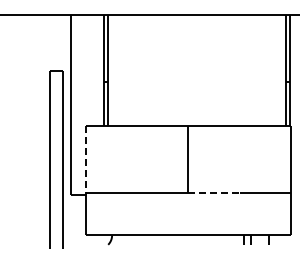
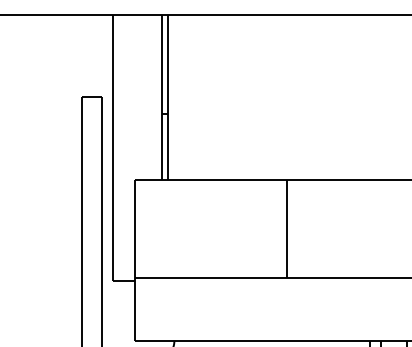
line: (85, 160) -> (135, 230), dashed -> solid
line: (214, 192) -> (325, 277), dashed -> solid

